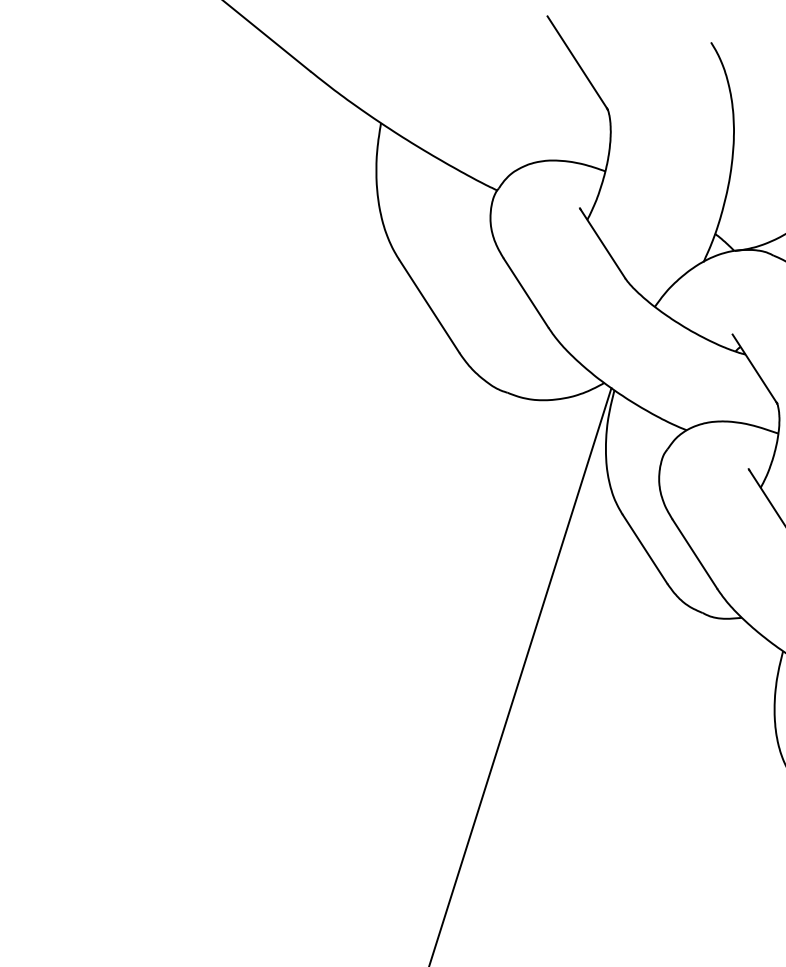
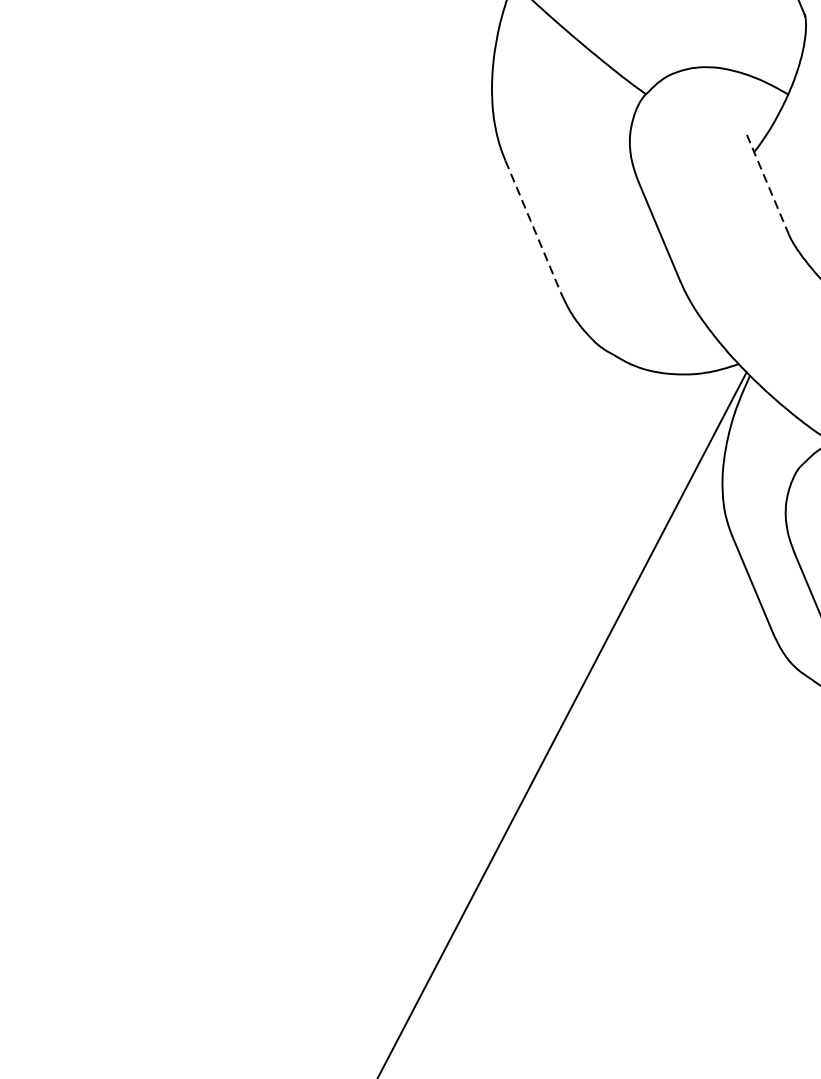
line: (602, 243) -> (768, 185), solid -> dashed
line: (429, 306) -> (533, 226), solid -> dashed

